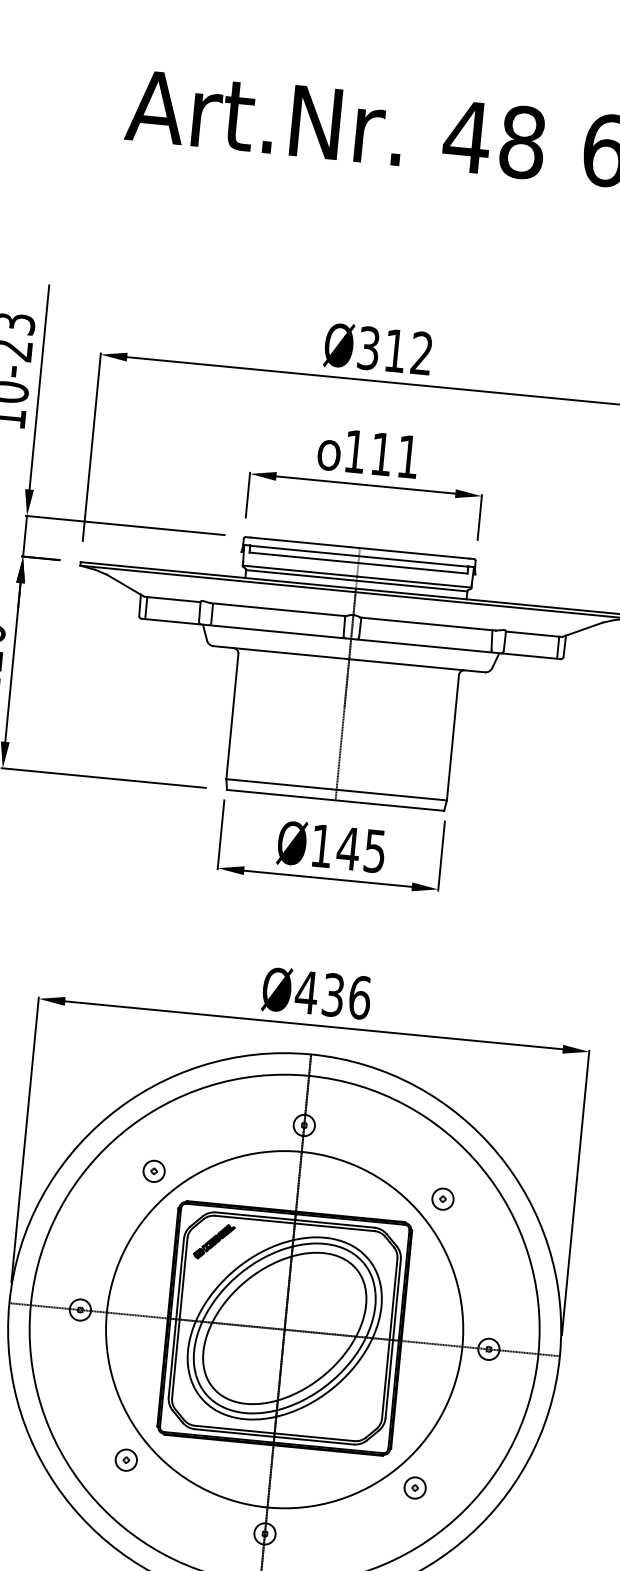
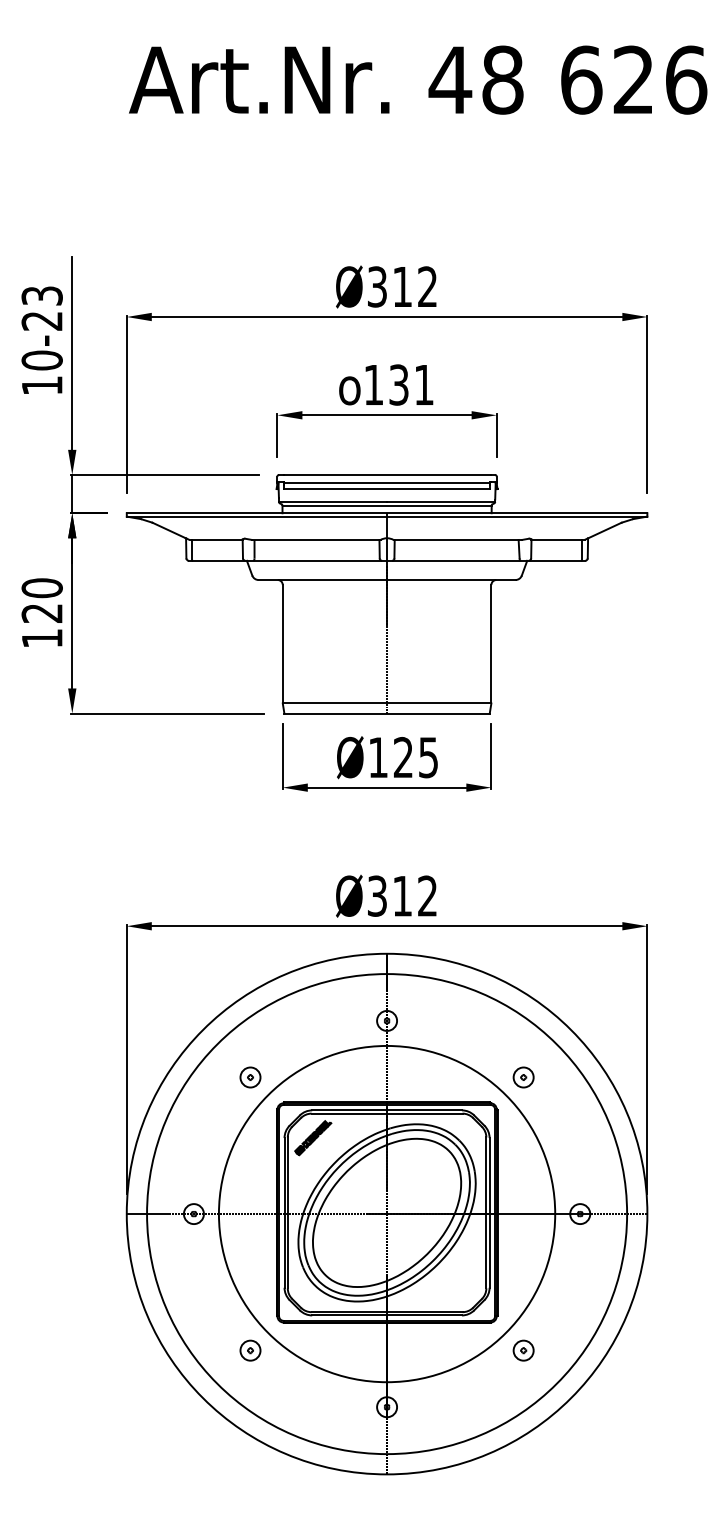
text: (381, 453) -> (398, 384), 111 -> 131
text: (348, 848) -> (403, 757), Ø145 -> Ø125
text: (332, 994) -> (401, 895), Ø436 -> Ø312

